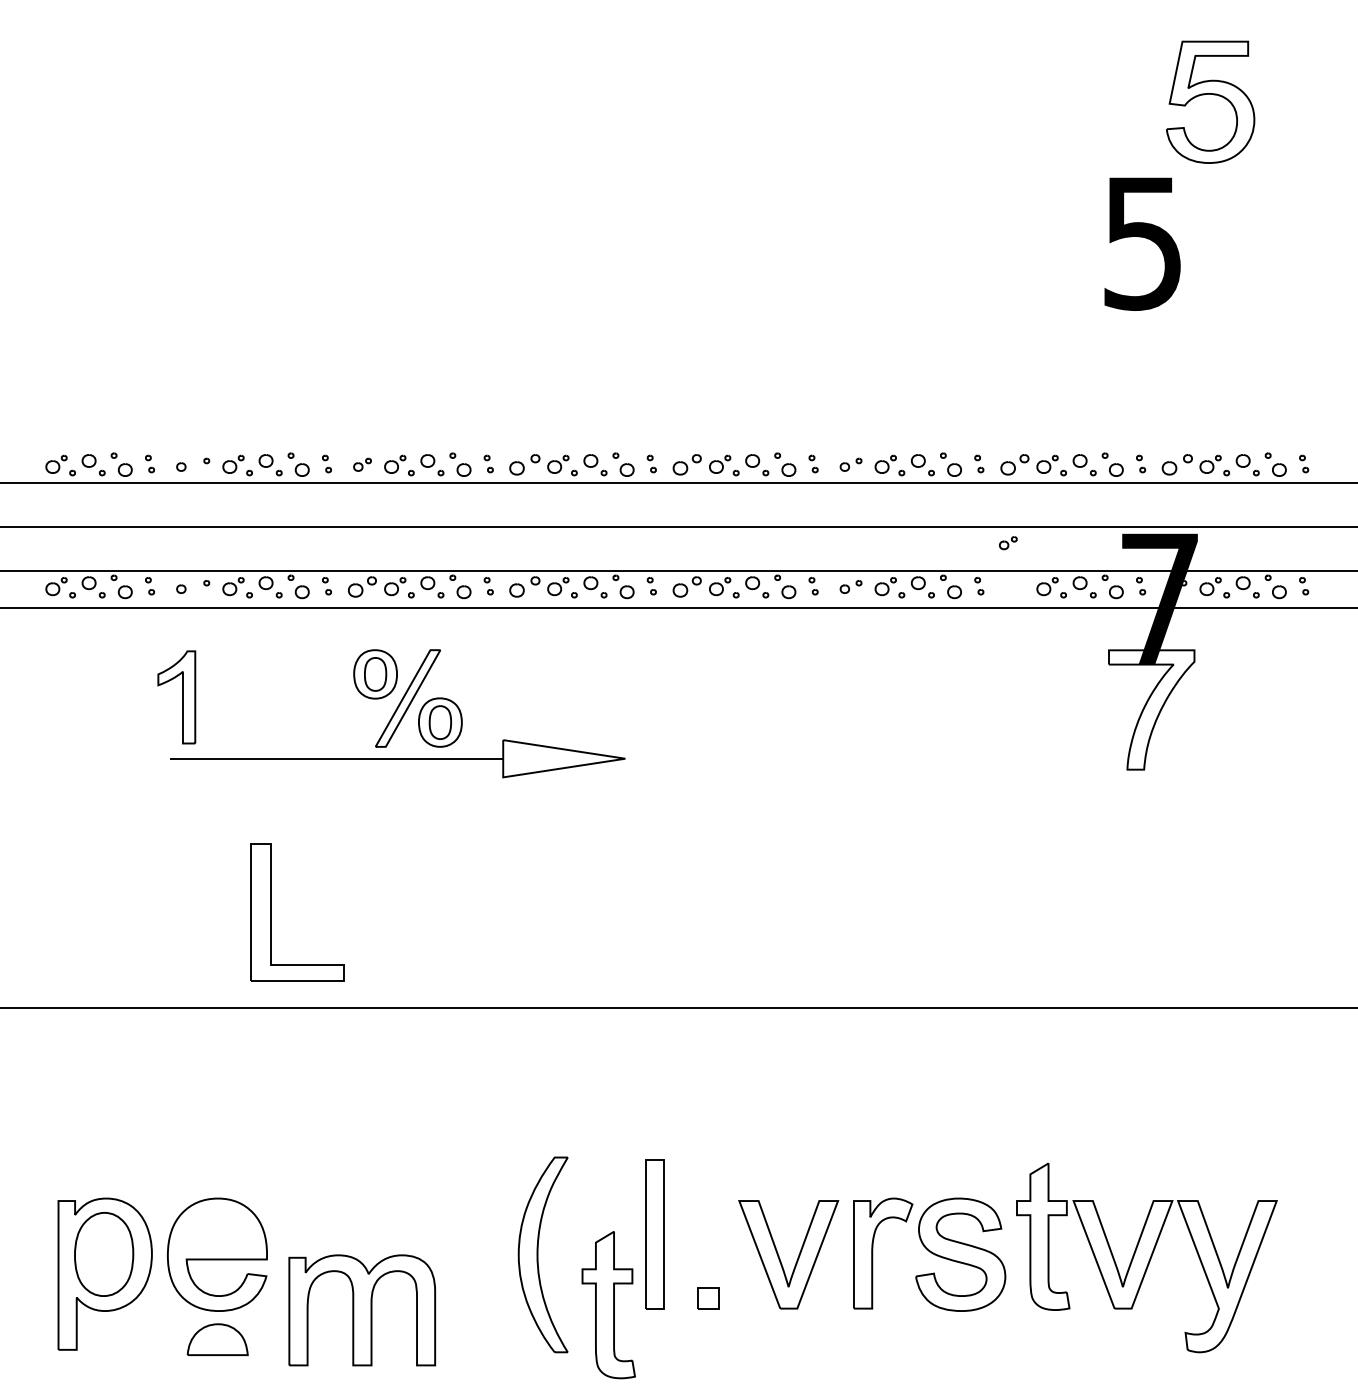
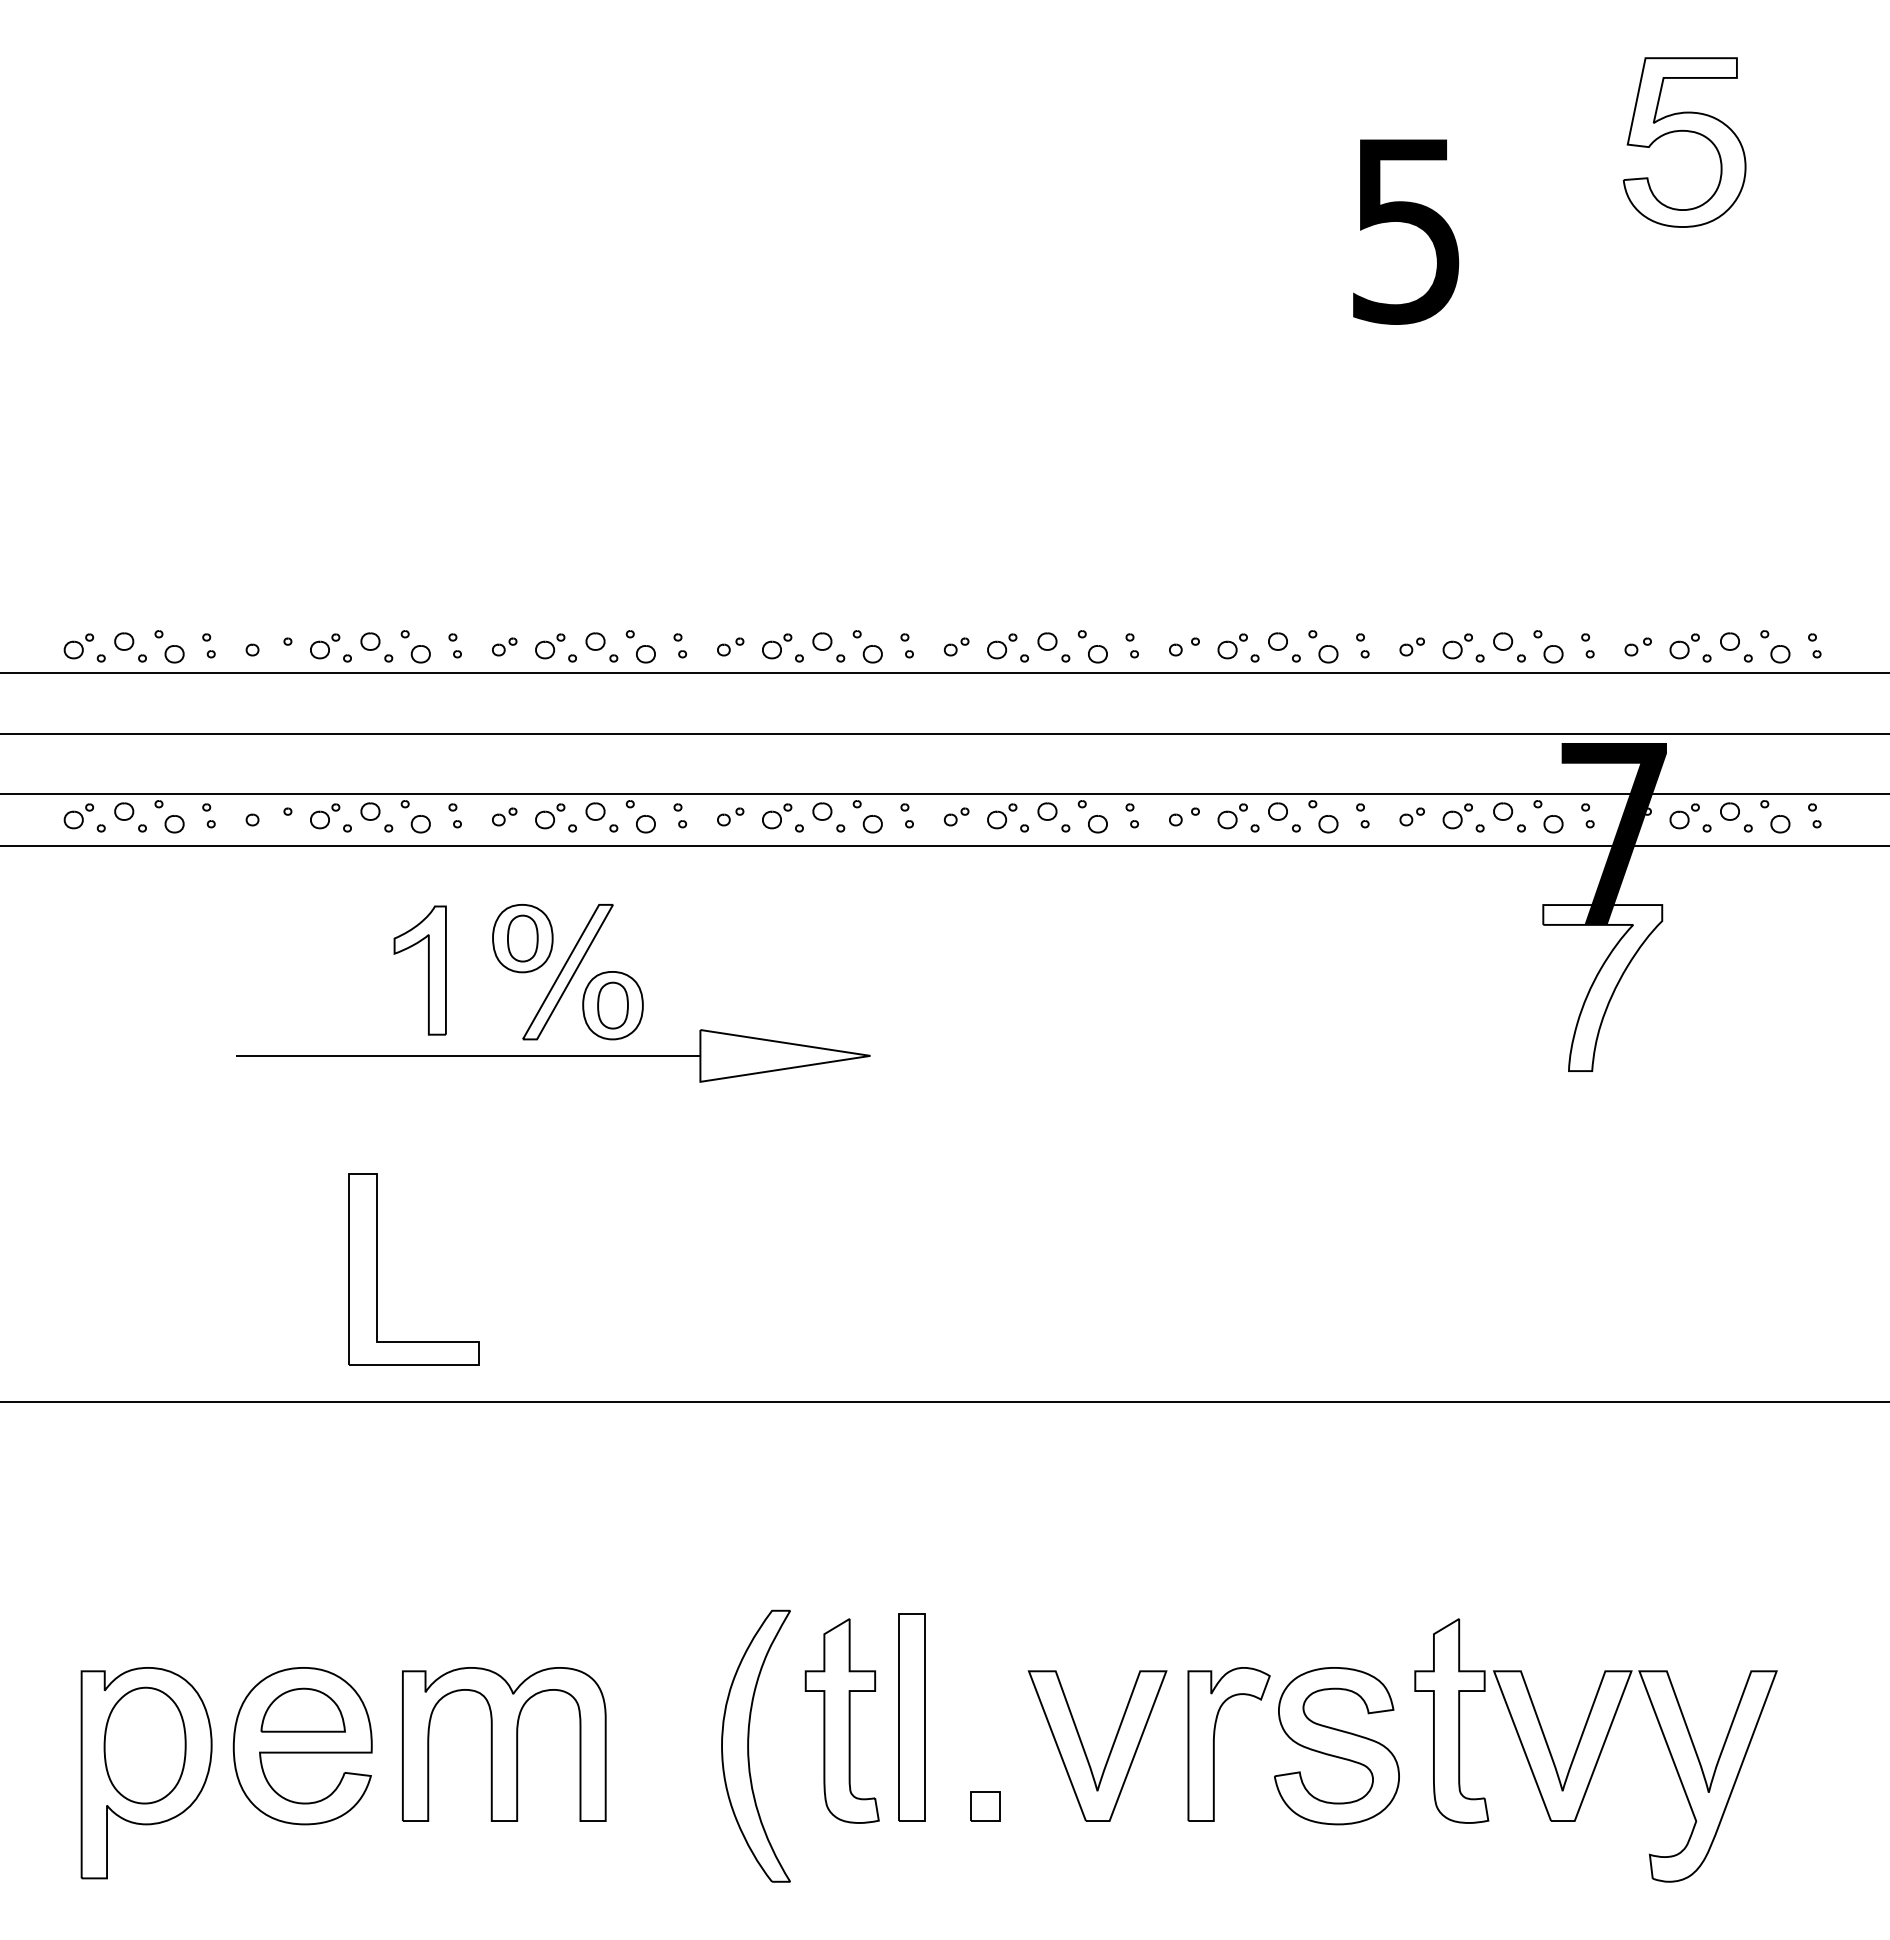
part: (1143, 238) -> (1407, 223), moved
part: (524, 464) -> (730, 646), size x0.62
part: (687, 464) -> (956, 646), size x0.62
part: (1014, 464) -> (1411, 646), size x0.62
part: (1176, 464) -> (1637, 646), size x0.62
part: (1007, 542) -> (1411, 816), moved
part: (362, 586) -> (504, 816), size x0.62
part: (524, 586) -> (730, 816), size x0.62
part: (687, 586) -> (956, 816), size x0.62
part: (182, 697) -> (428, 970), moved
part: (608, 1304) -> (841, 1720), moved
part: (362, 1310) -> (504, 1744), moved
part: (217, 1339) -> (302, 1709), moved

